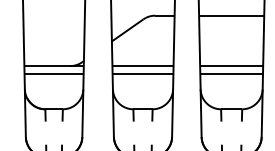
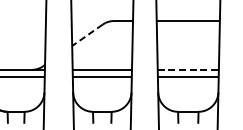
line: (127, 30) -> (87, 35), solid -> dashed
line: (231, 66) -> (188, 70), solid -> dashed

